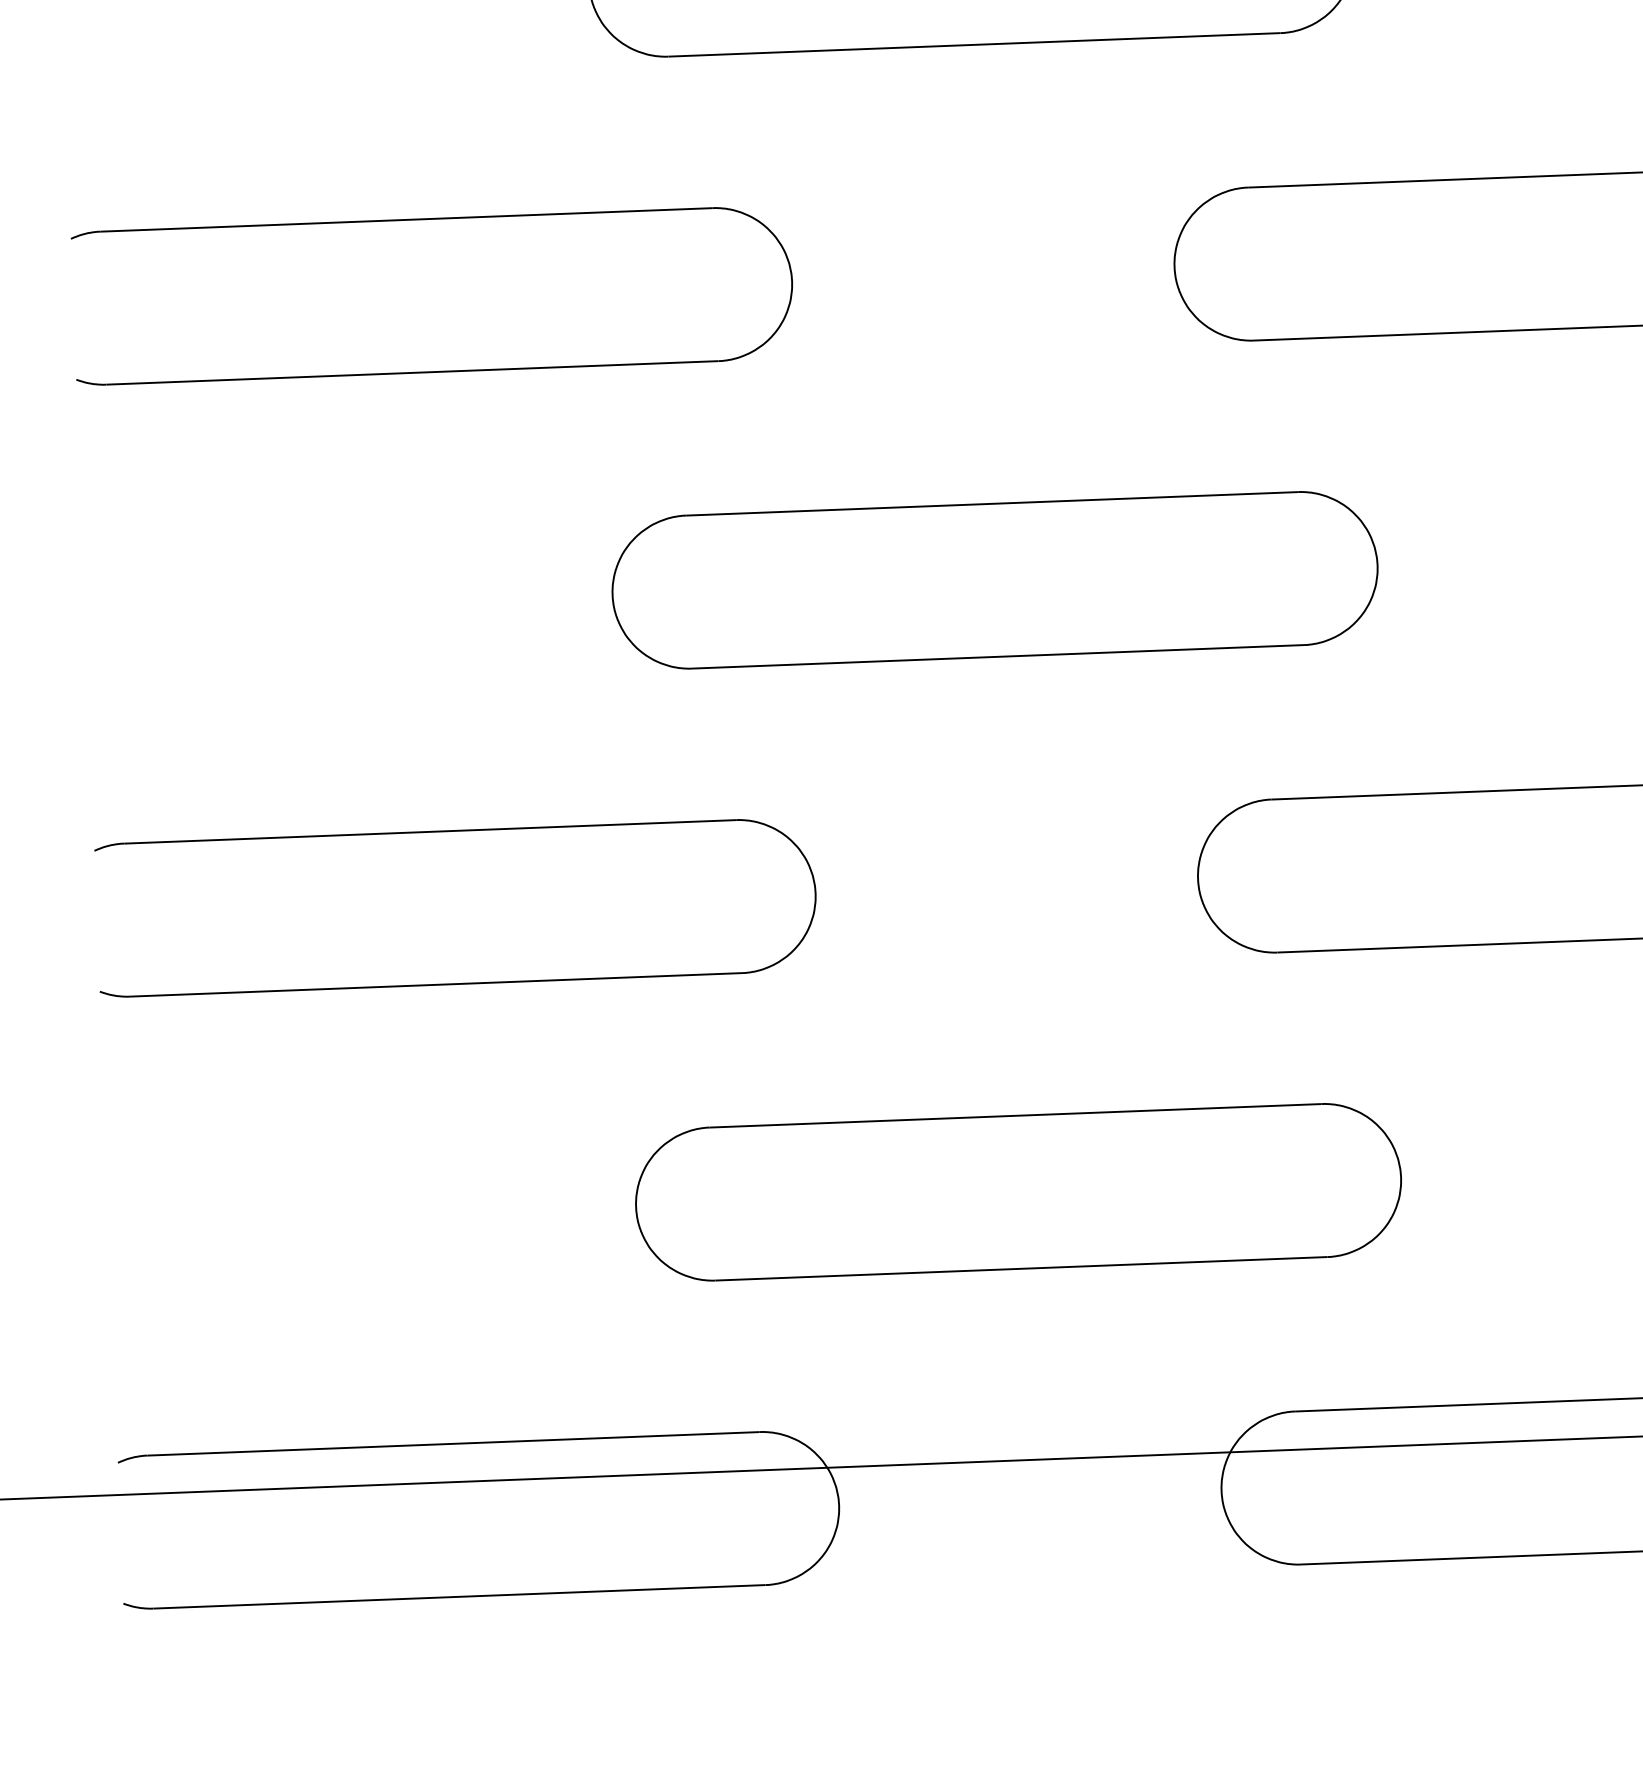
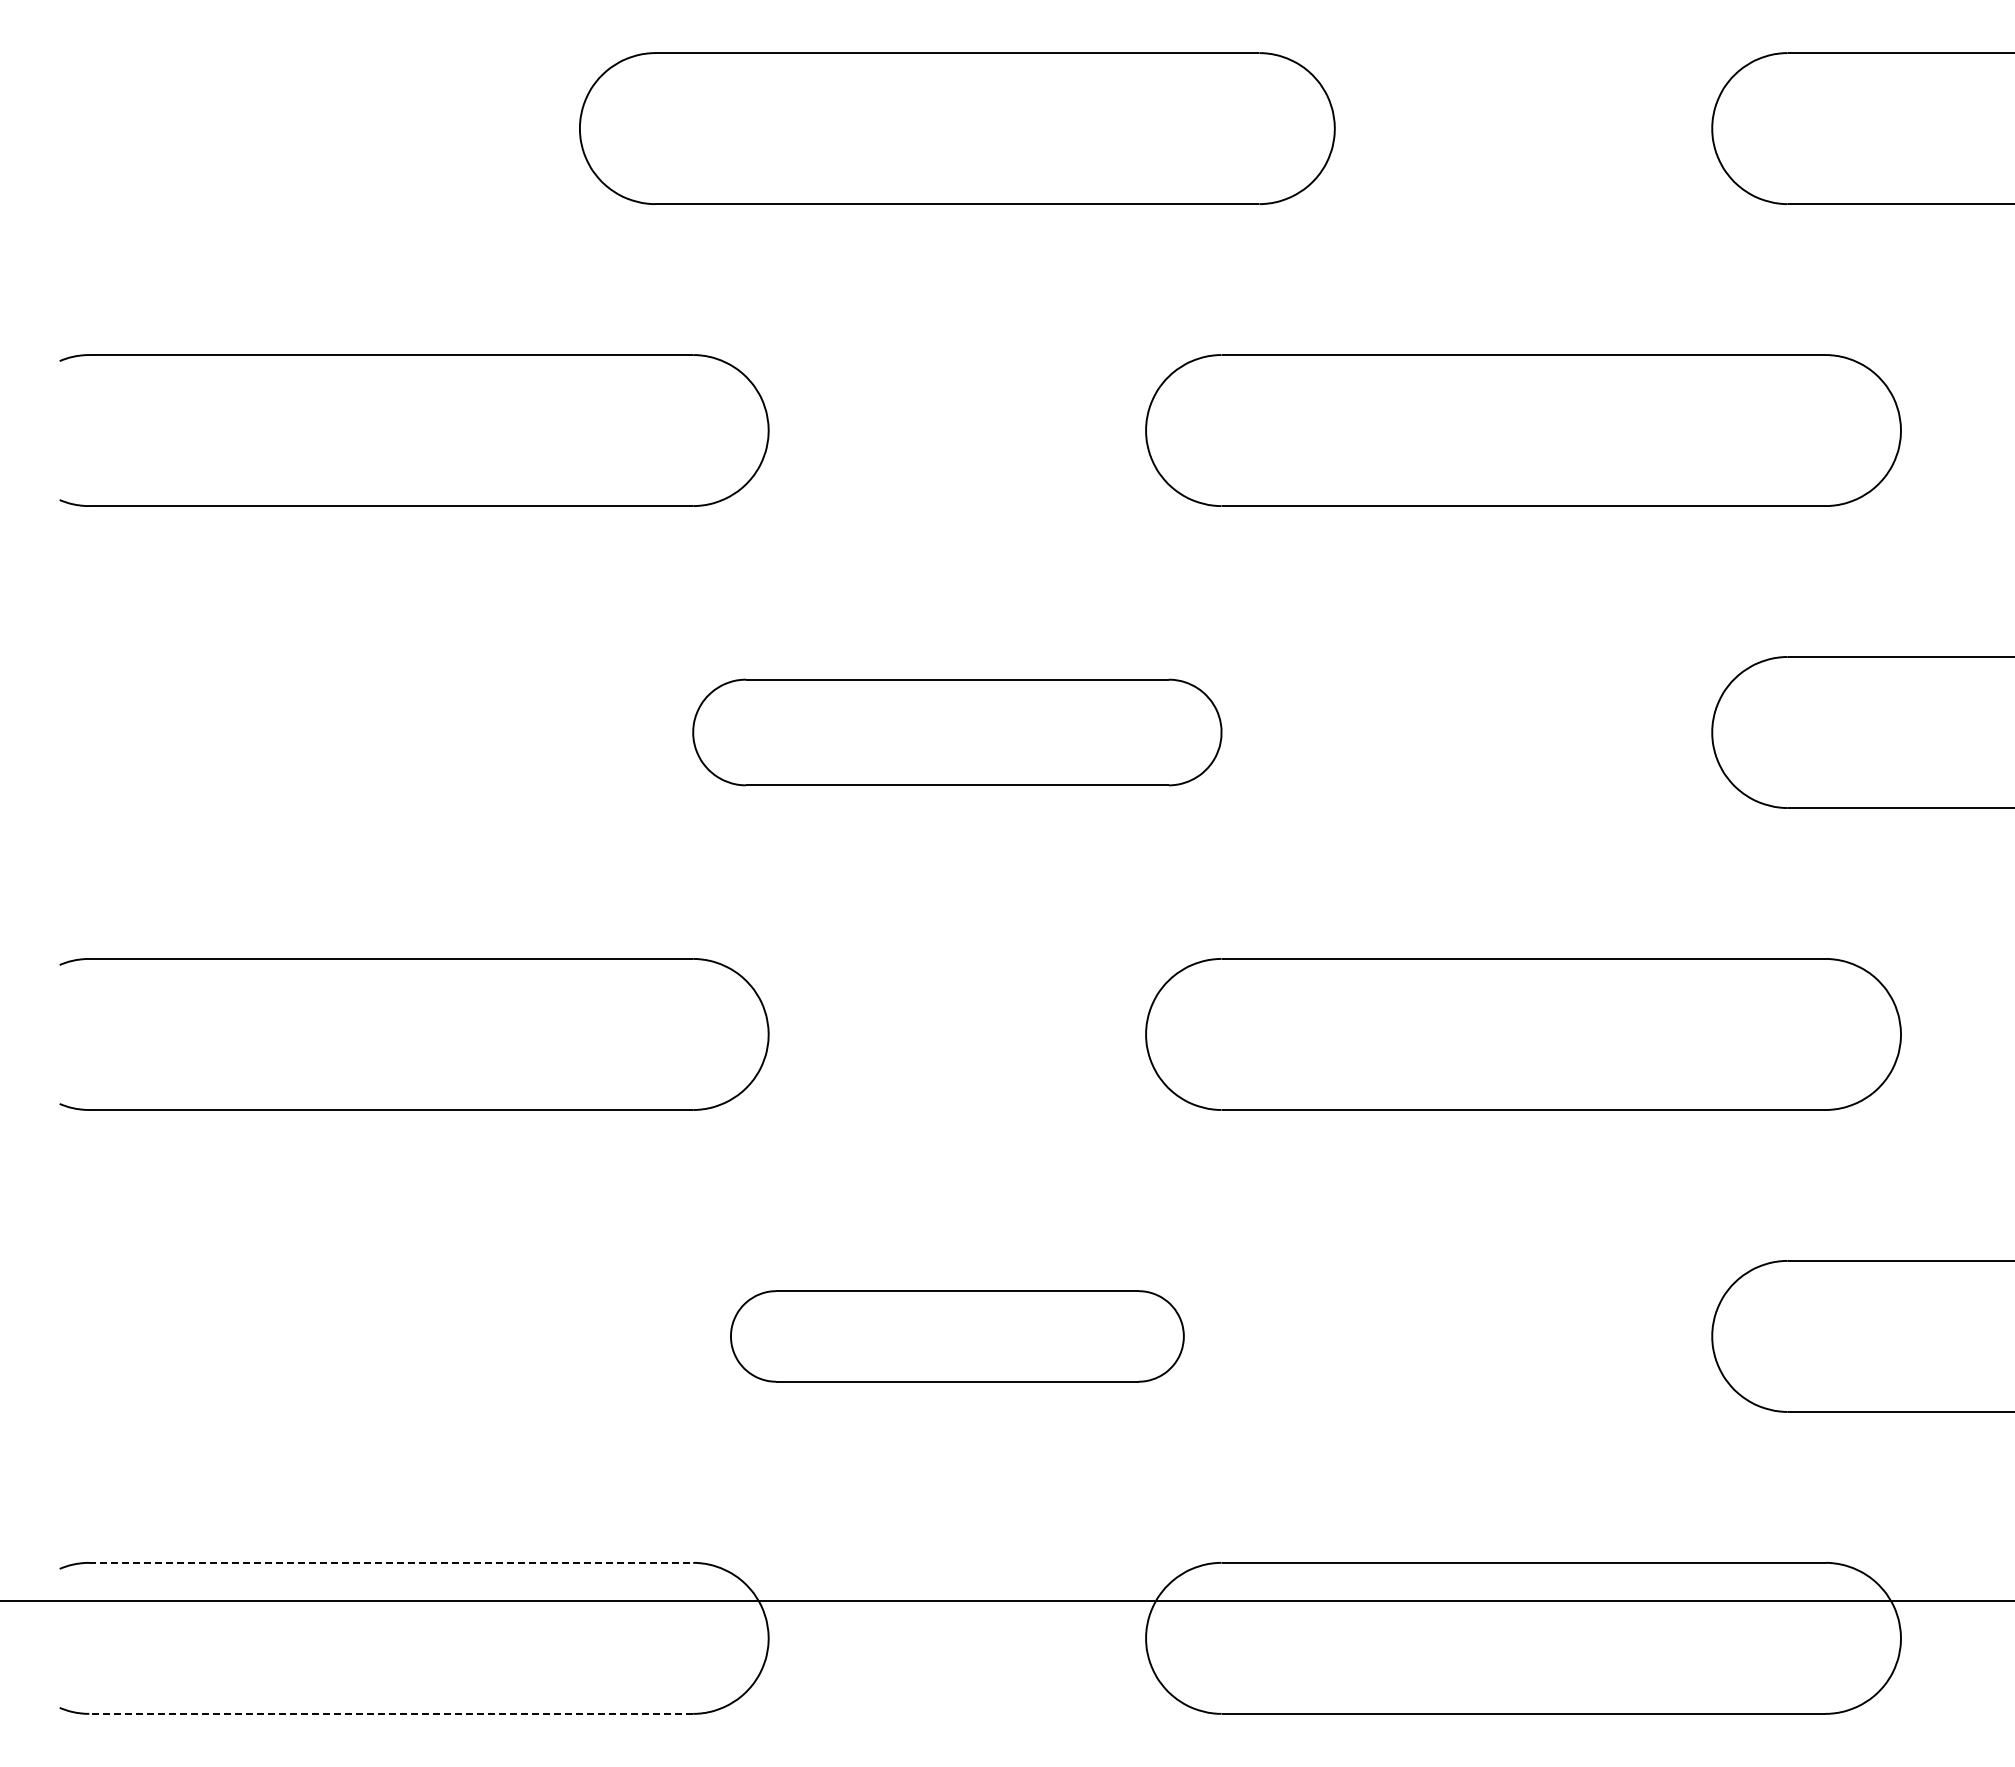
part: (995, 580) -> (957, 732), size x0.7
part: (1018, 1192) -> (957, 1336), size x0.6
line: (453, 1443) -> (391, 1562), solid -> dashed
line: (459, 1596) -> (391, 1713), solid -> dashed

